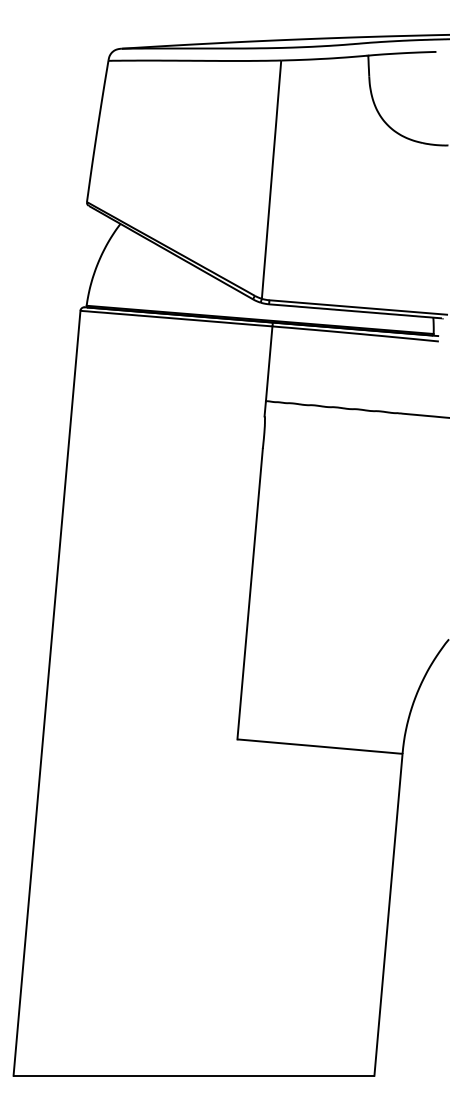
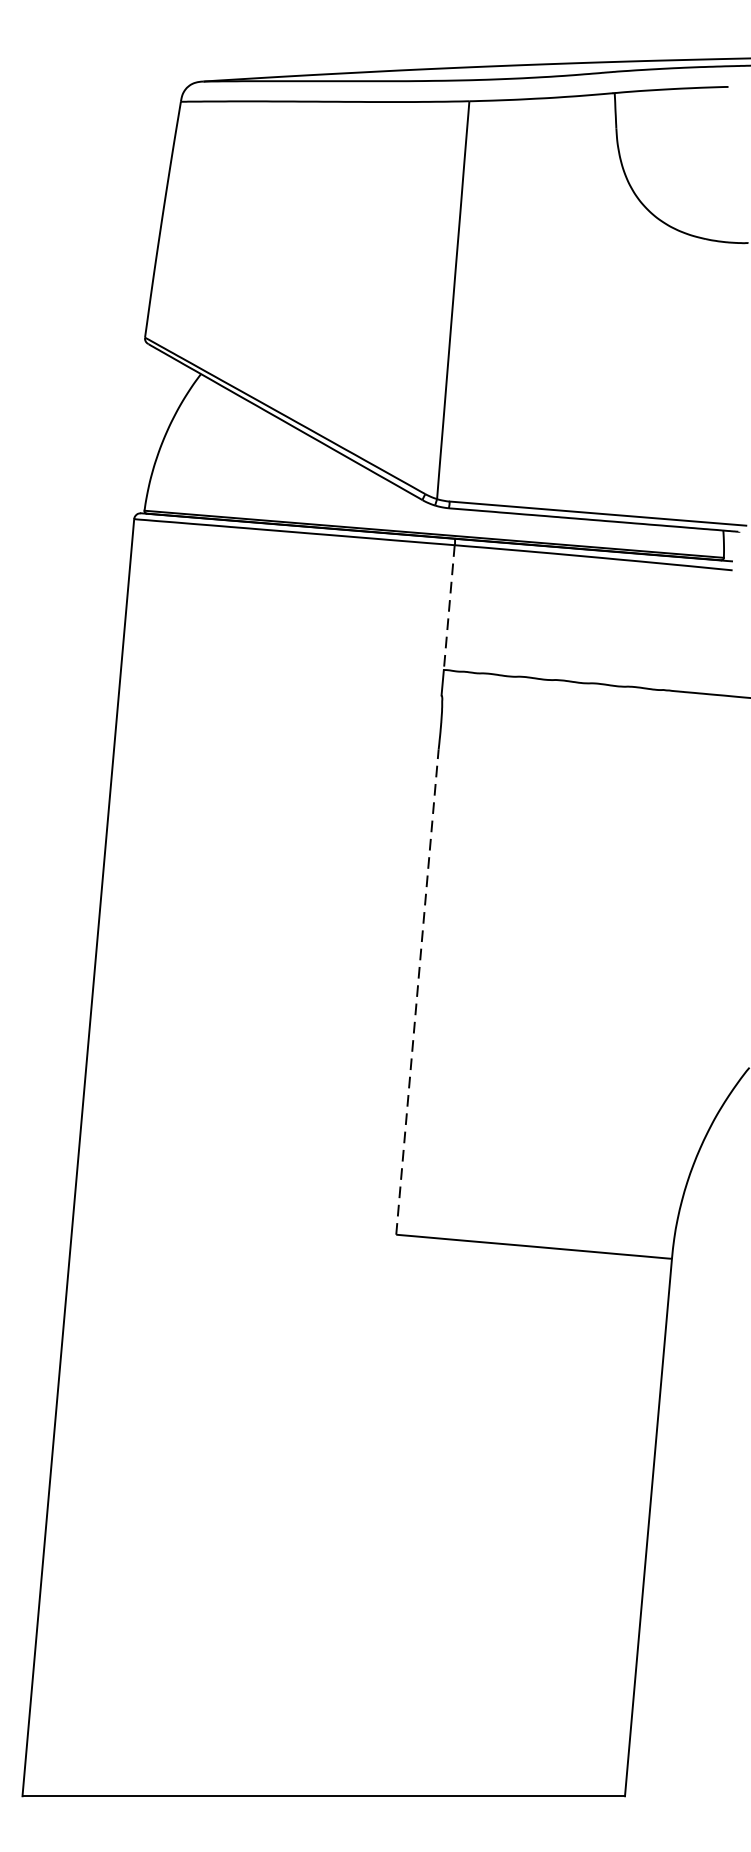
line: (269, 363) -> (449, 607), solid -> dashed
line: (250, 594) -> (418, 992), solid -> dashed

